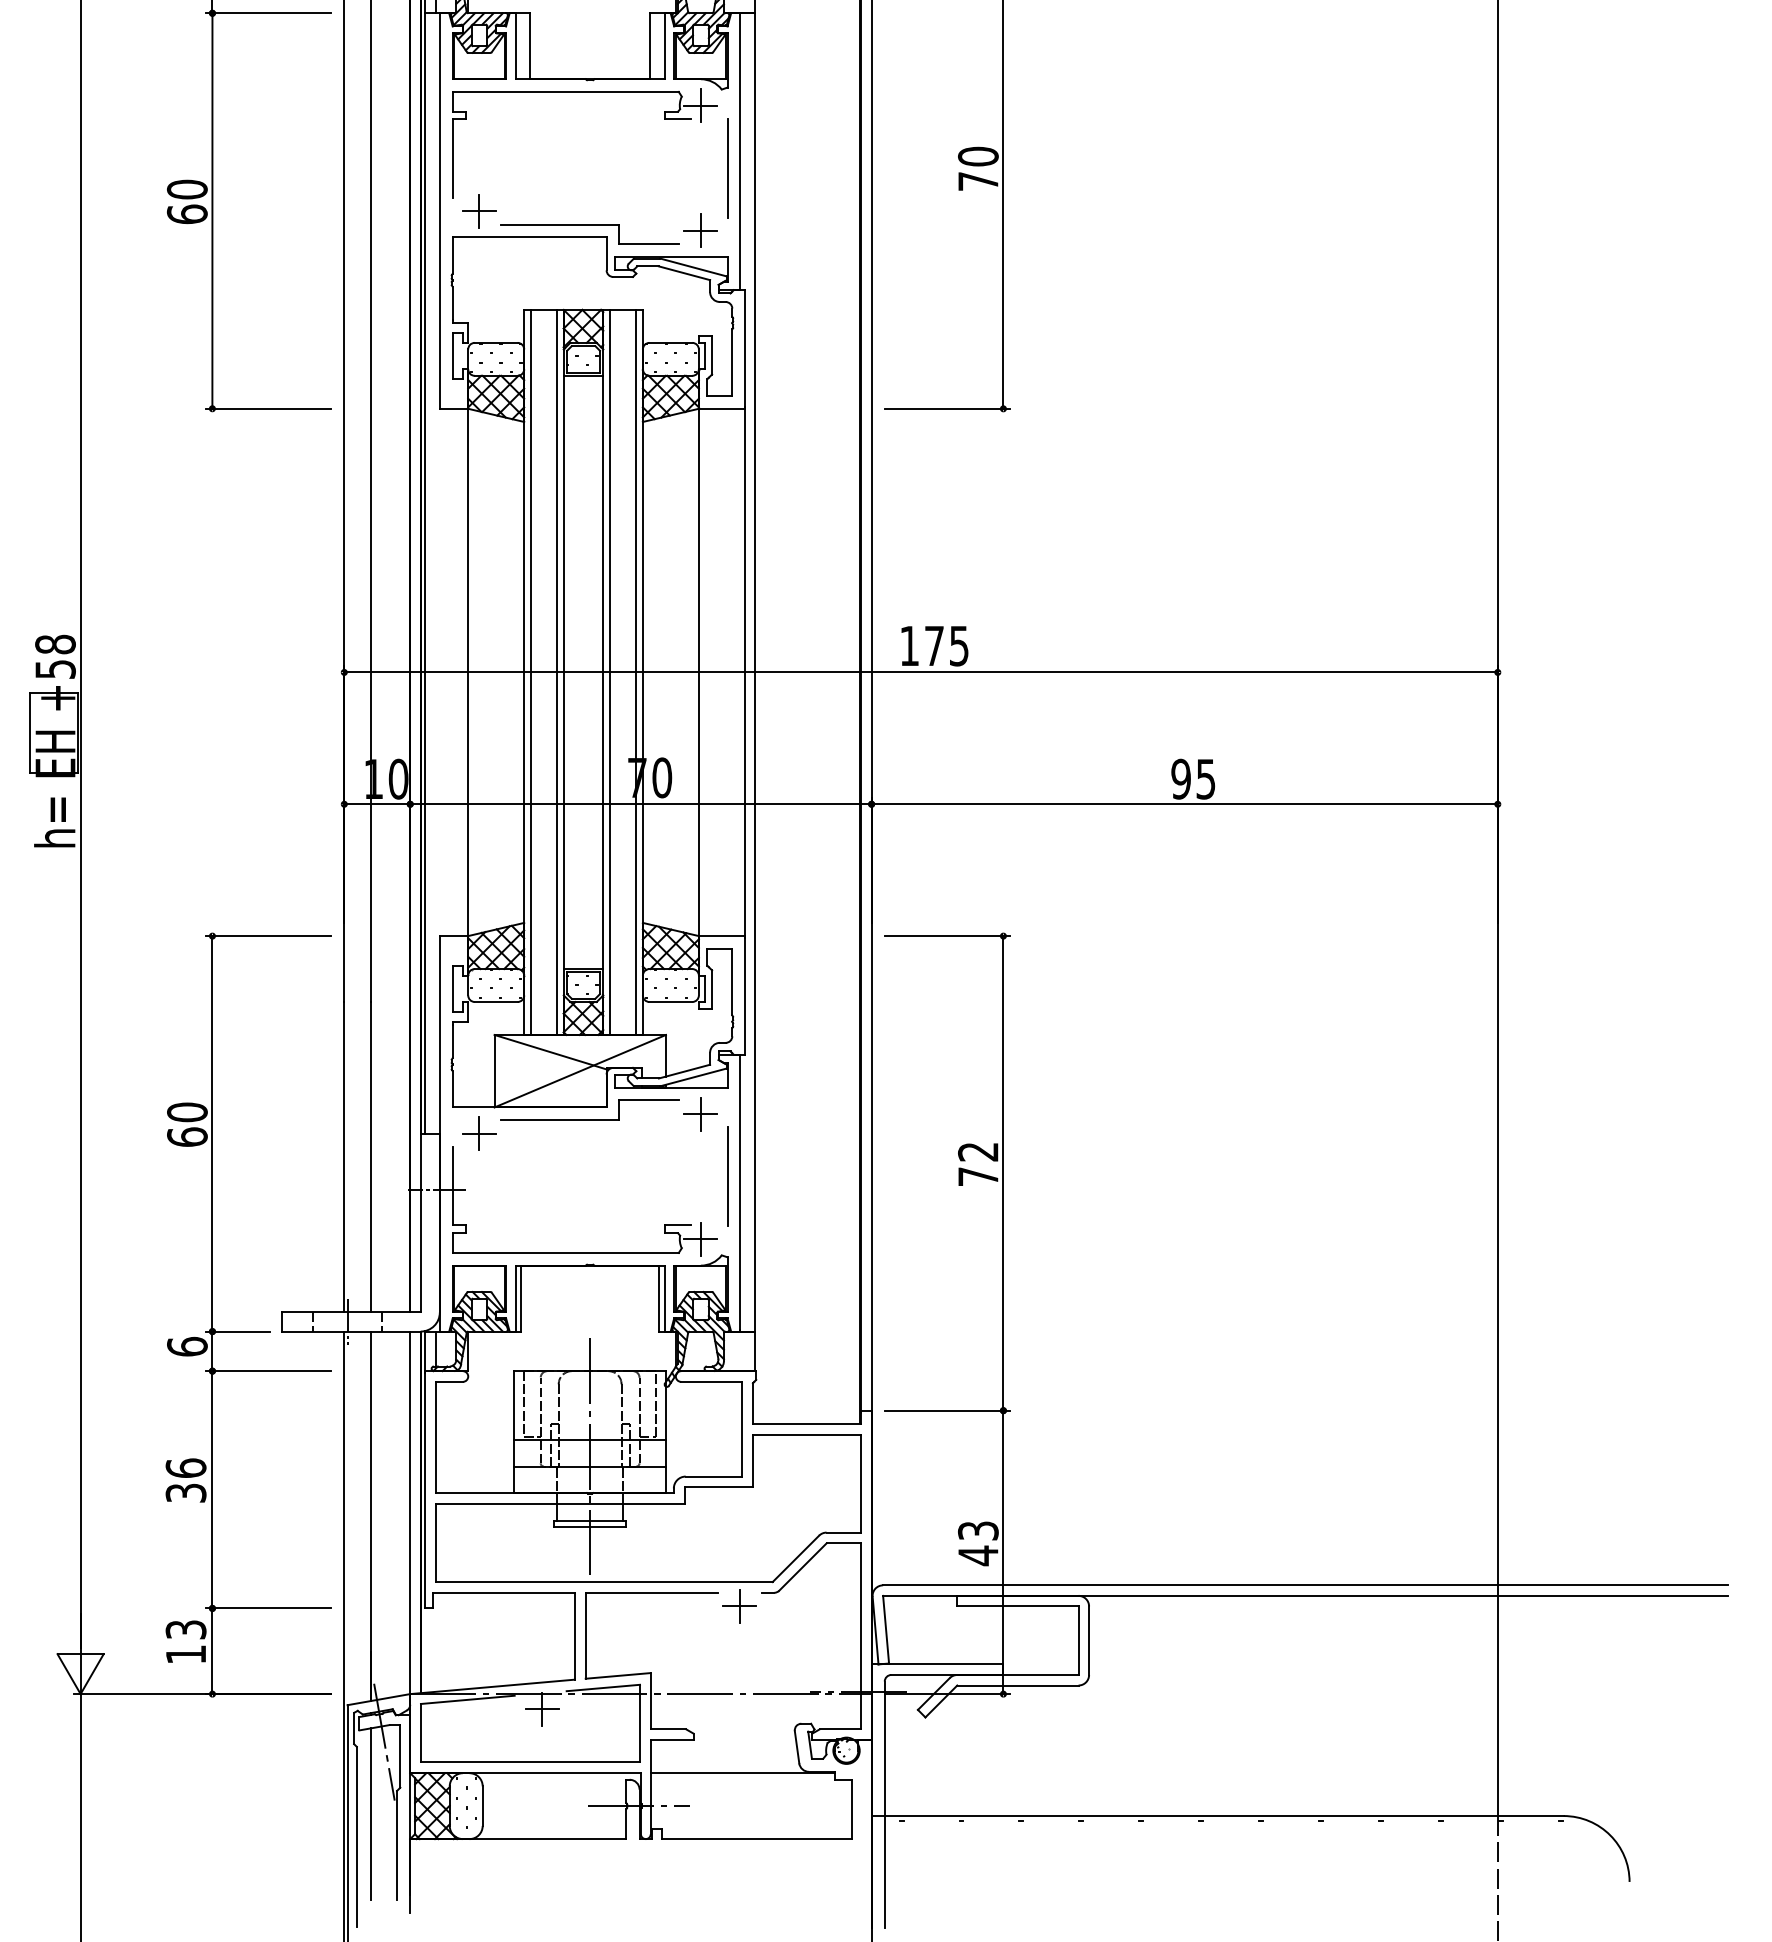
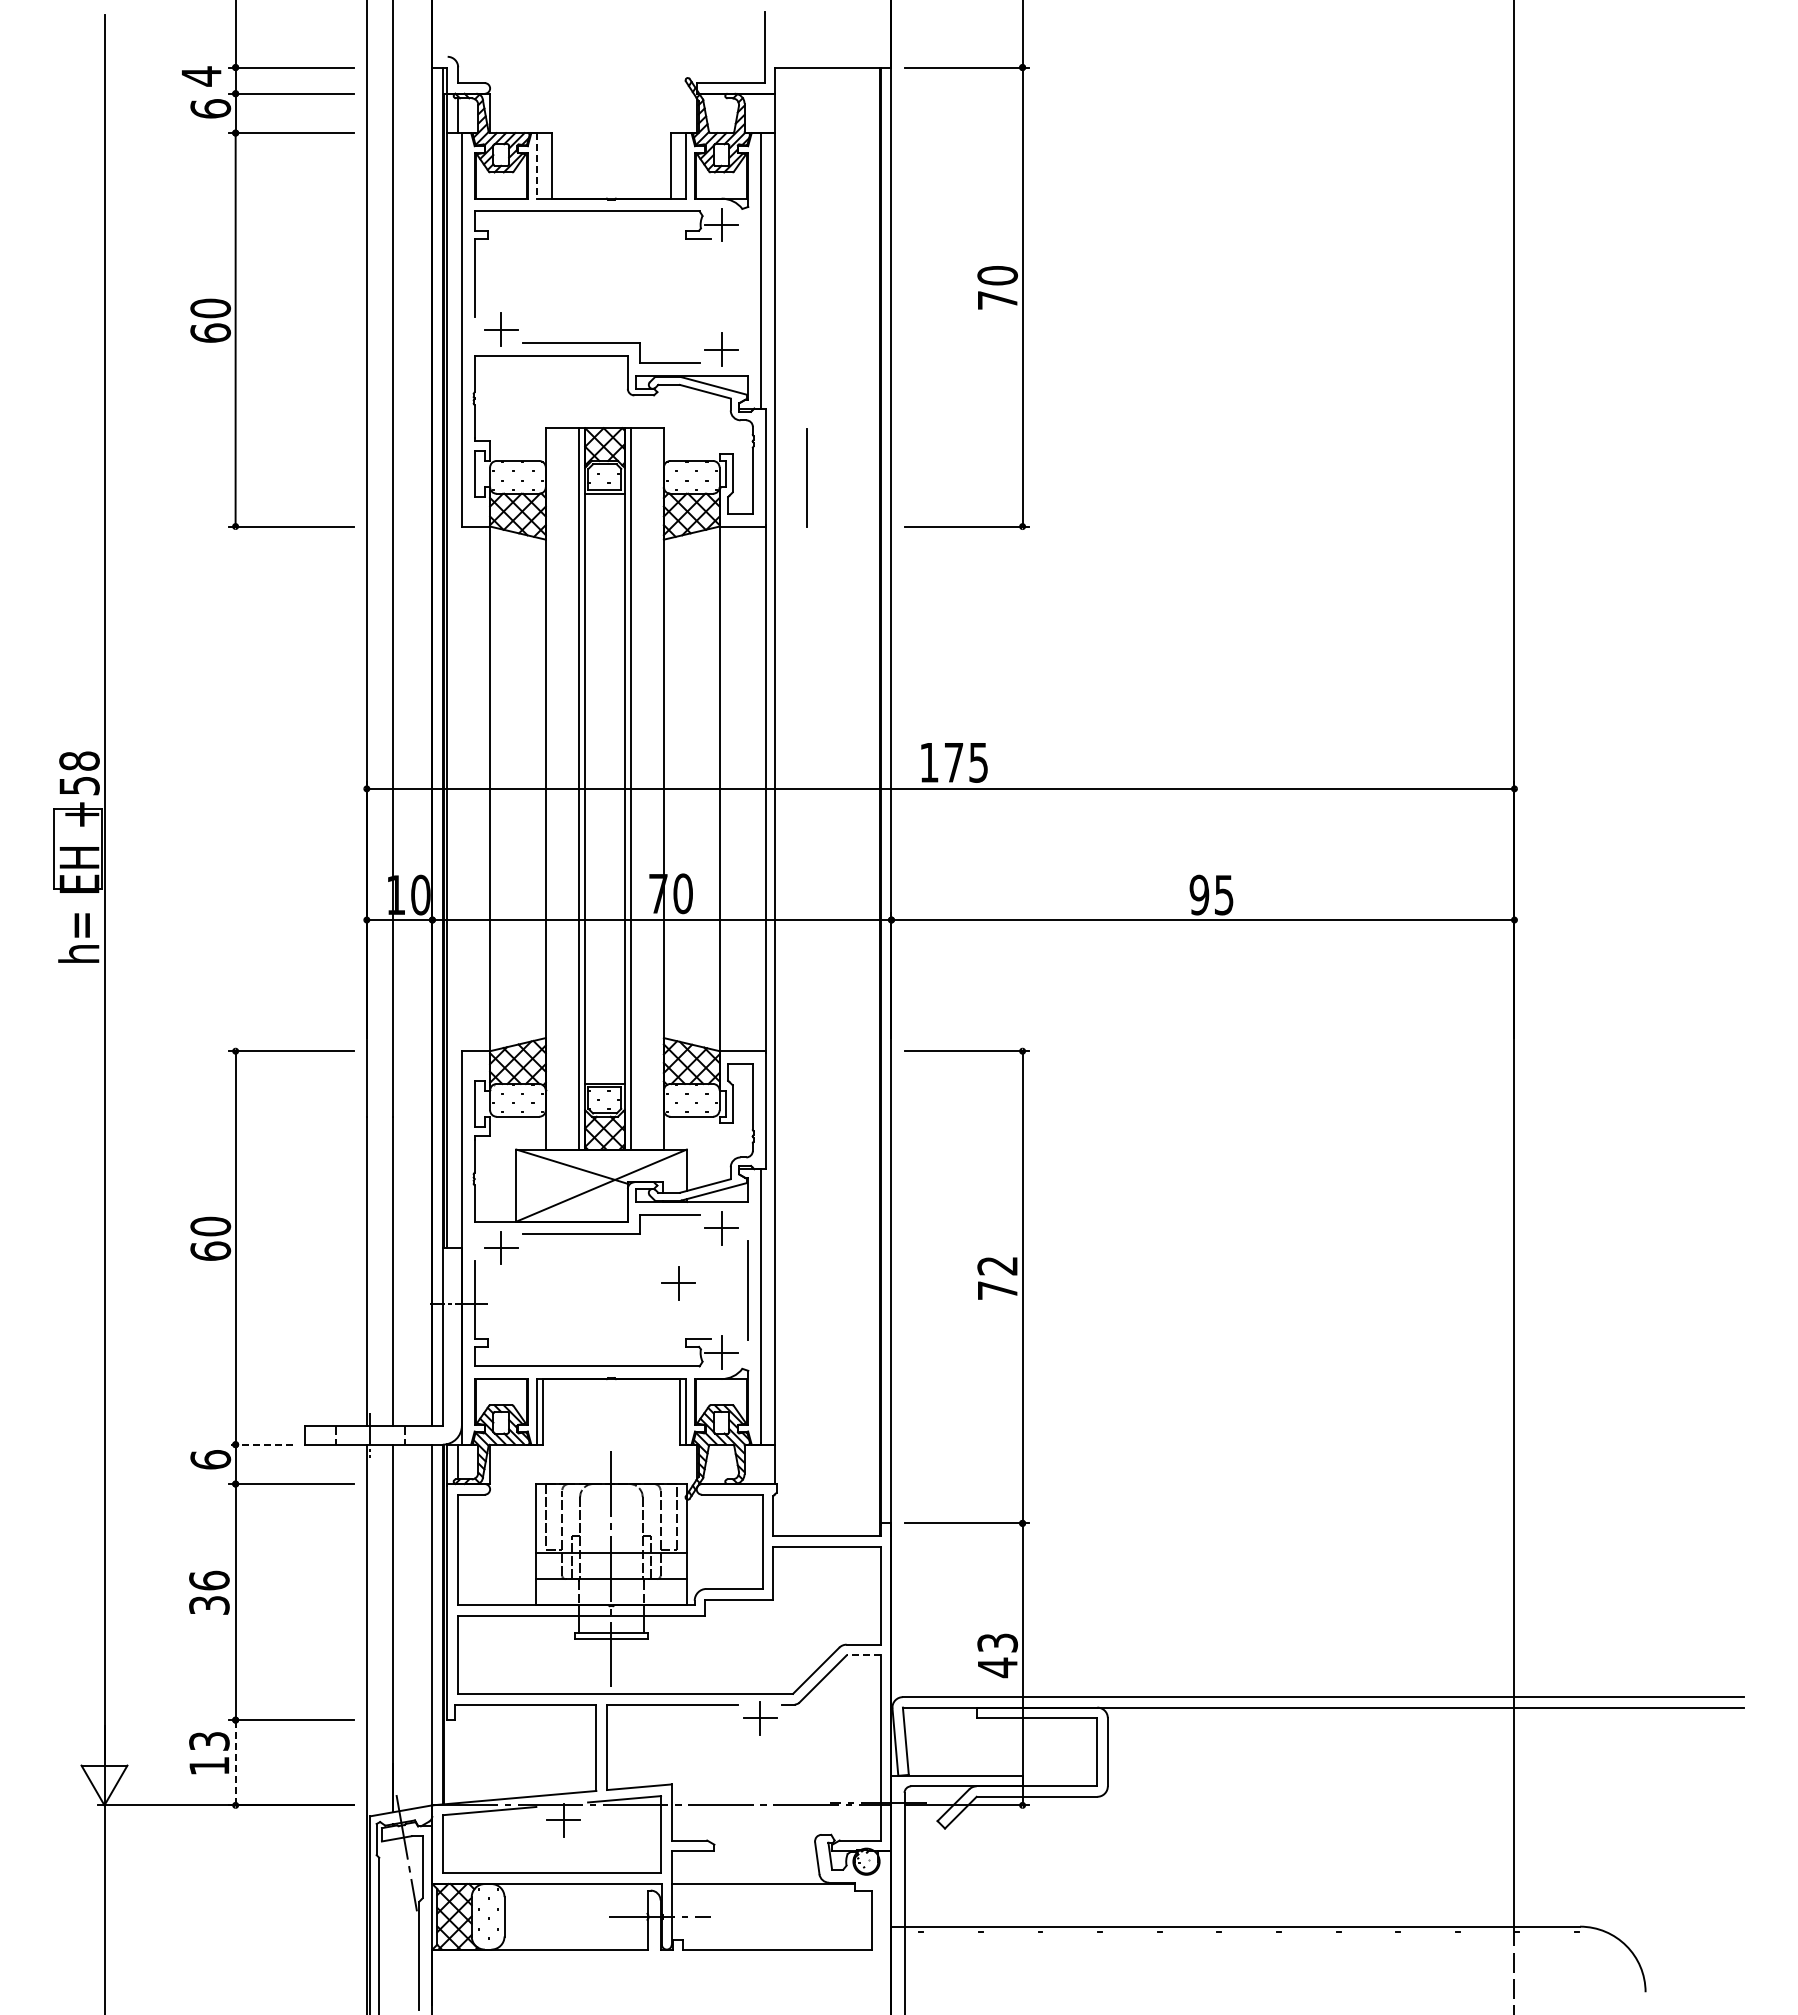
line: (515, 45) -> (537, 165), solid -> dashed
line: (726, 167) -> (806, 477), moved
line: (530, 672) -> (552, 788), removed
line: (636, 672) -> (657, 788), removed
part: (657, 1169) -> (678, 1283), added
line: (238, 1331) -> (261, 1444), solid -> dashed
line: (843, 1543) -> (863, 1655), solid -> dashed
line: (212, 1651) -> (235, 1762), solid -> dashed
line: (371, 1813) -> (393, 1924), removed

